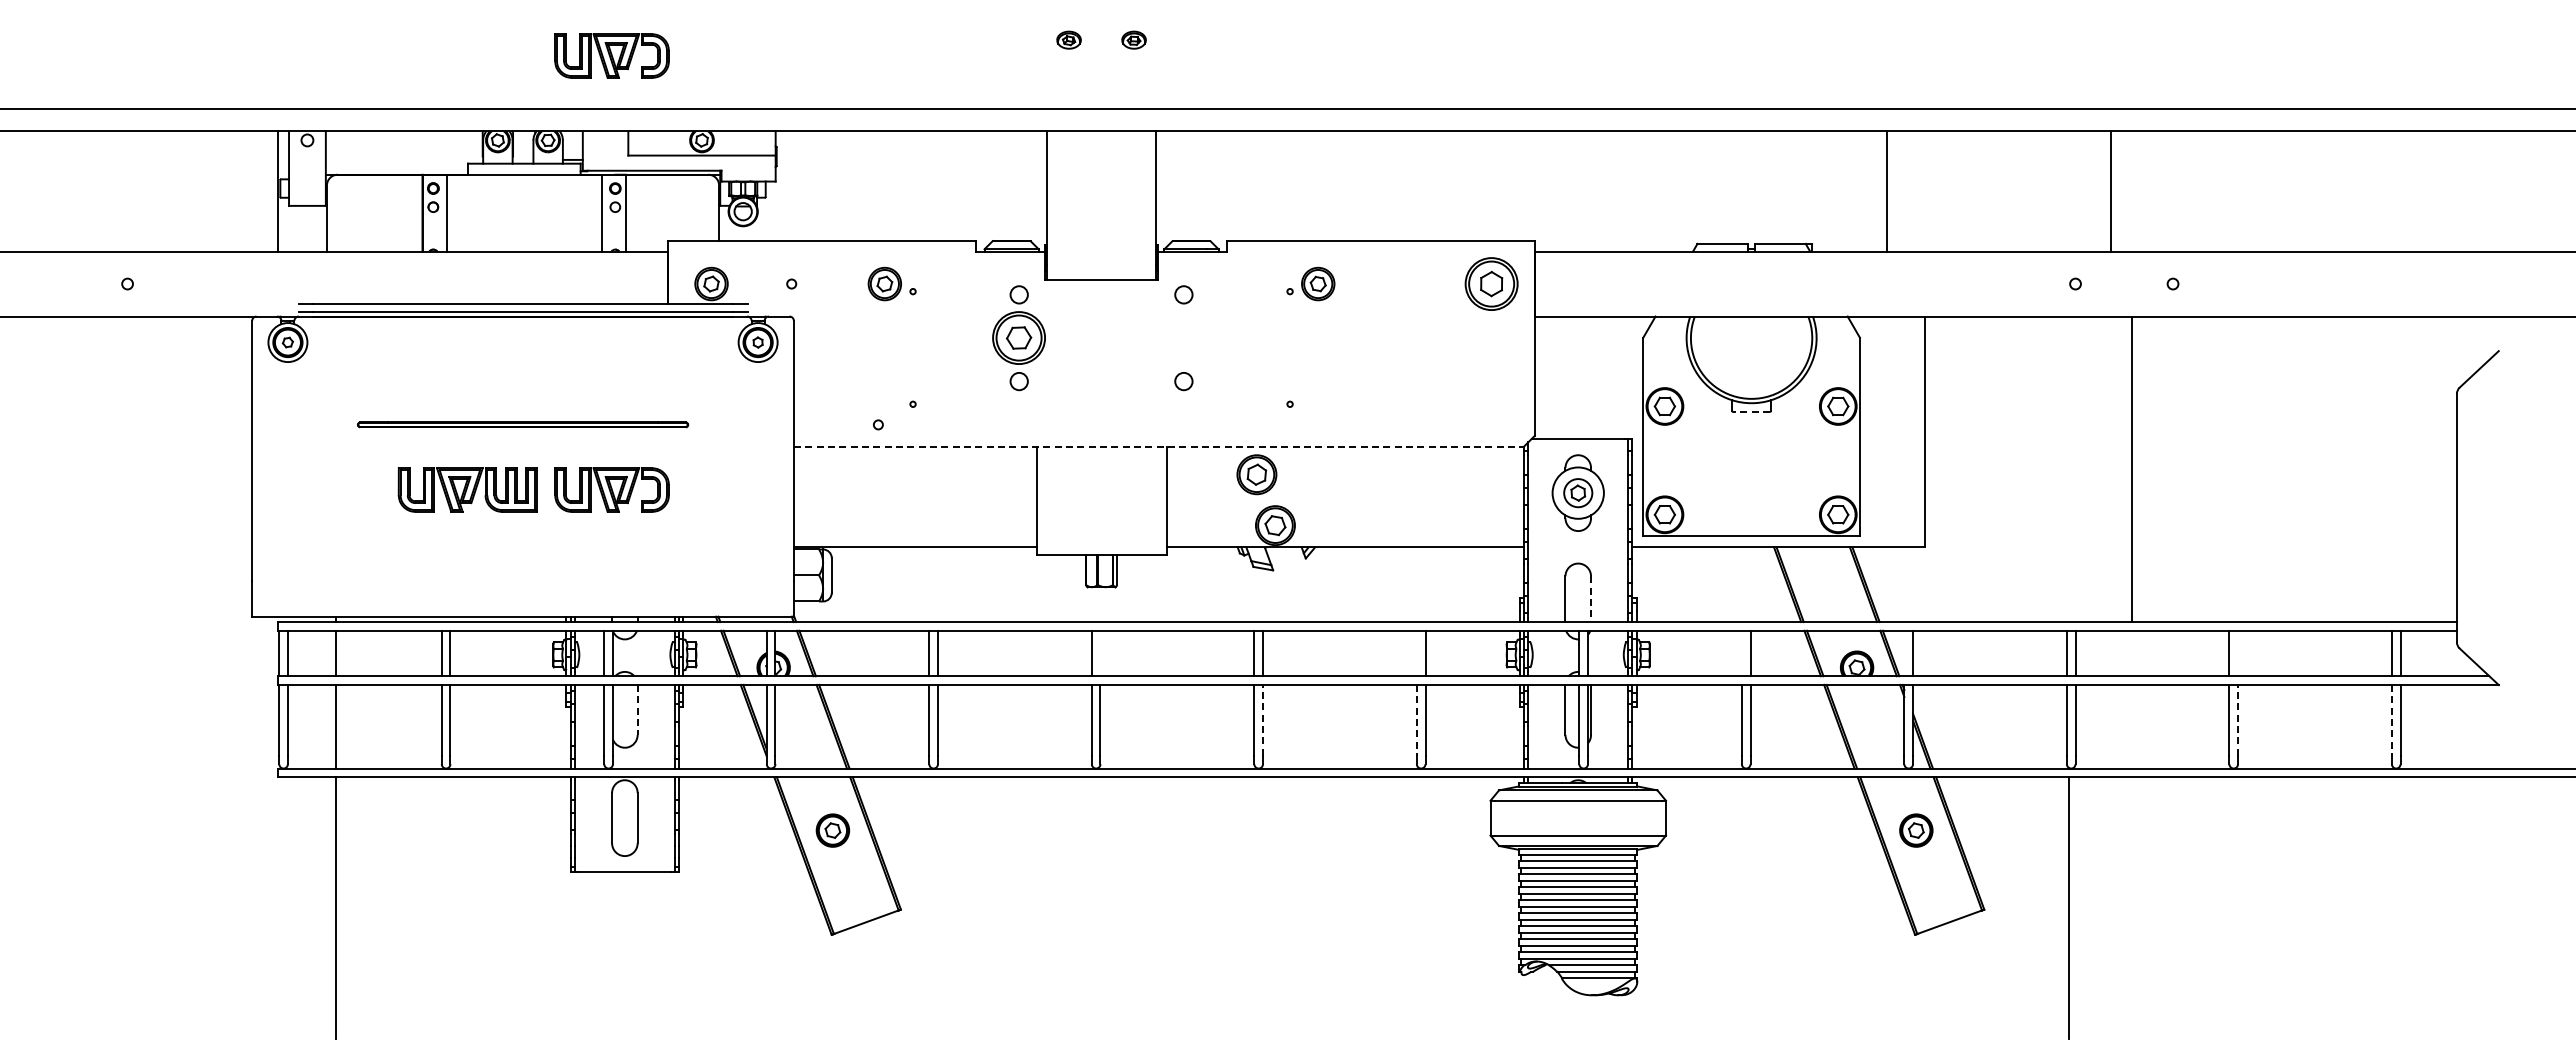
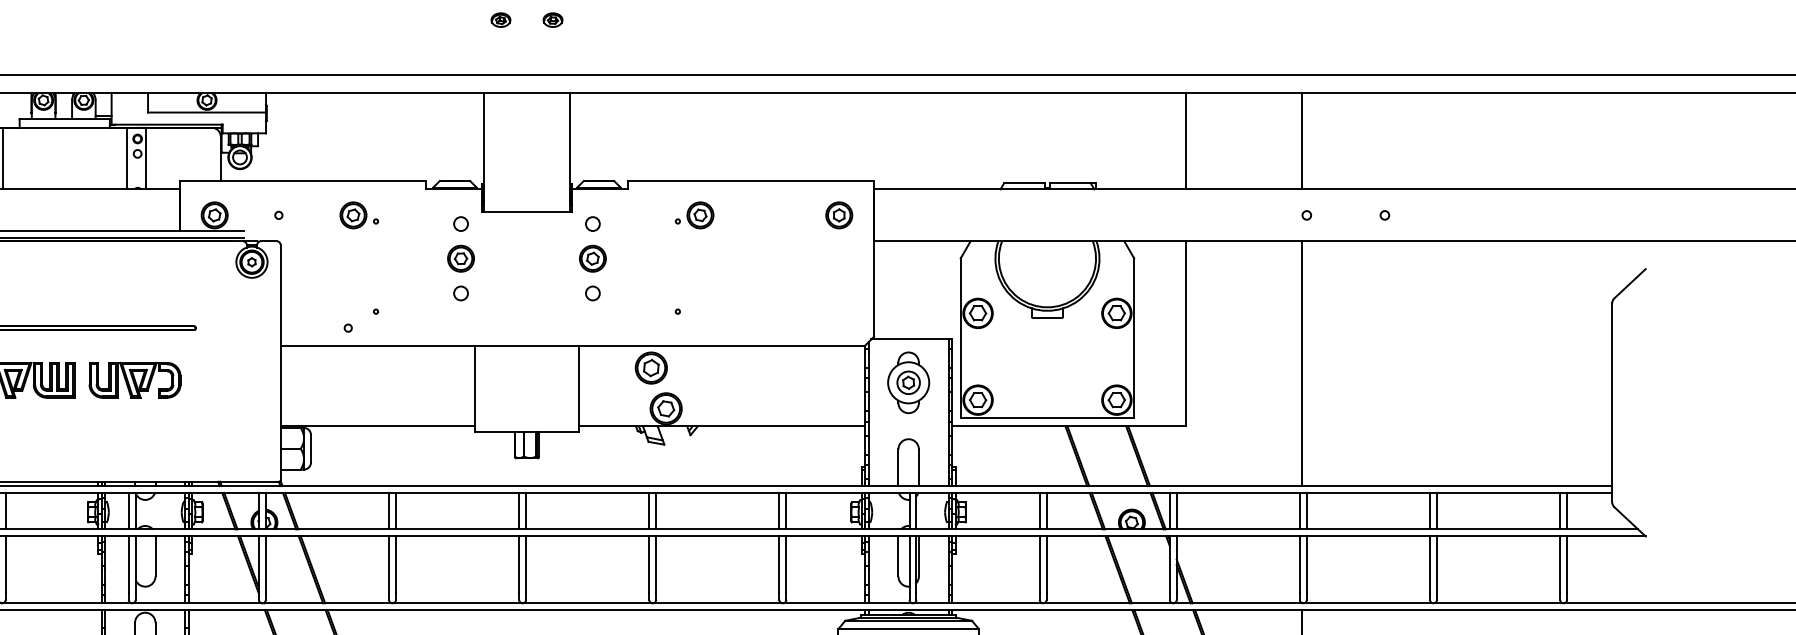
part: (611, 55) -> (134, 32), removed
line: (1886, 191) -> (1185, 141), moved
line: (2111, 191) -> (1302, 141), moved
part: (1491, 283) -> (839, 214), size x0.62
part: (1019, 338) -> (461, 259), size x0.62
part: (1183, 338) -> (592, 259), added
line: (1751, 411) -> (1047, 317), dashed -> solid
line: (1159, 446) -> (573, 345), dashed -> solid
line: (2132, 469) -> (1302, 363), moved
line: (1591, 599) -> (919, 467), dashed -> solid
line: (1100, 653) -> (526, 511), added
line: (1416, 653) -> (779, 511), added
line: (1741, 653) -> (1039, 511), added
line: (1904, 653) -> (1169, 511), added
line: (2238, 653) -> (1437, 511), added
line: (637, 710) -> (155, 556), dashed -> solid
line: (1263, 719) -> (656, 564), dashed -> solid
line: (2238, 719) -> (1437, 564), dashed -> solid
line: (1416, 720) -> (779, 564), dashed -> solid
line: (2391, 720) -> (1559, 564), dashed -> solid

